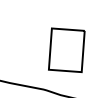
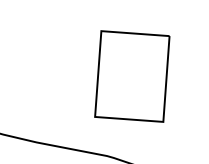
part: (66, 49) -> (131, 74), moved

